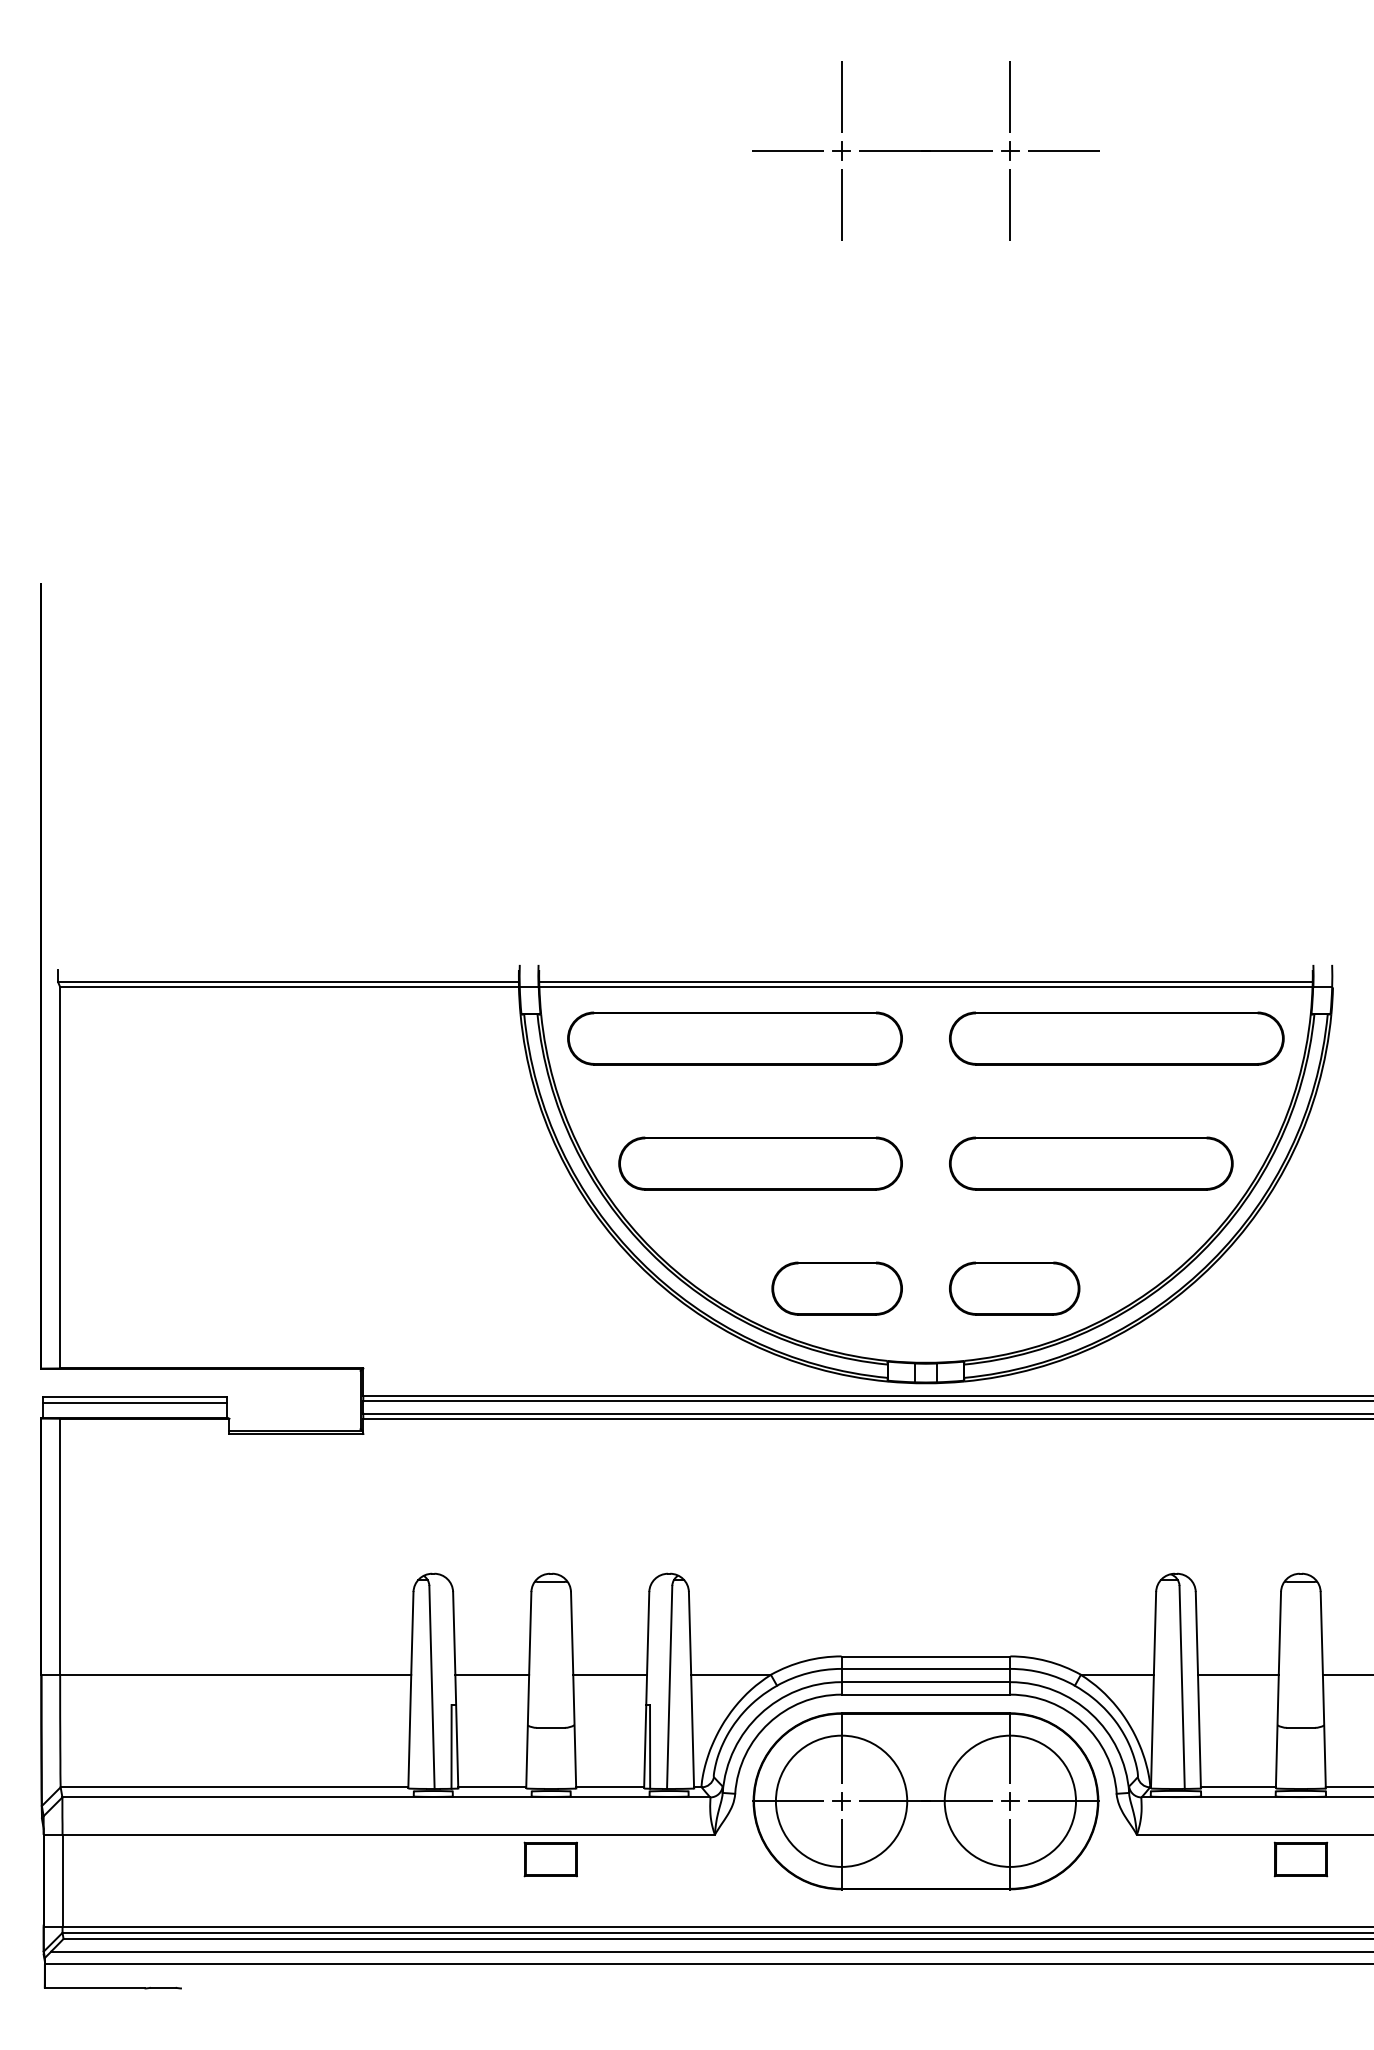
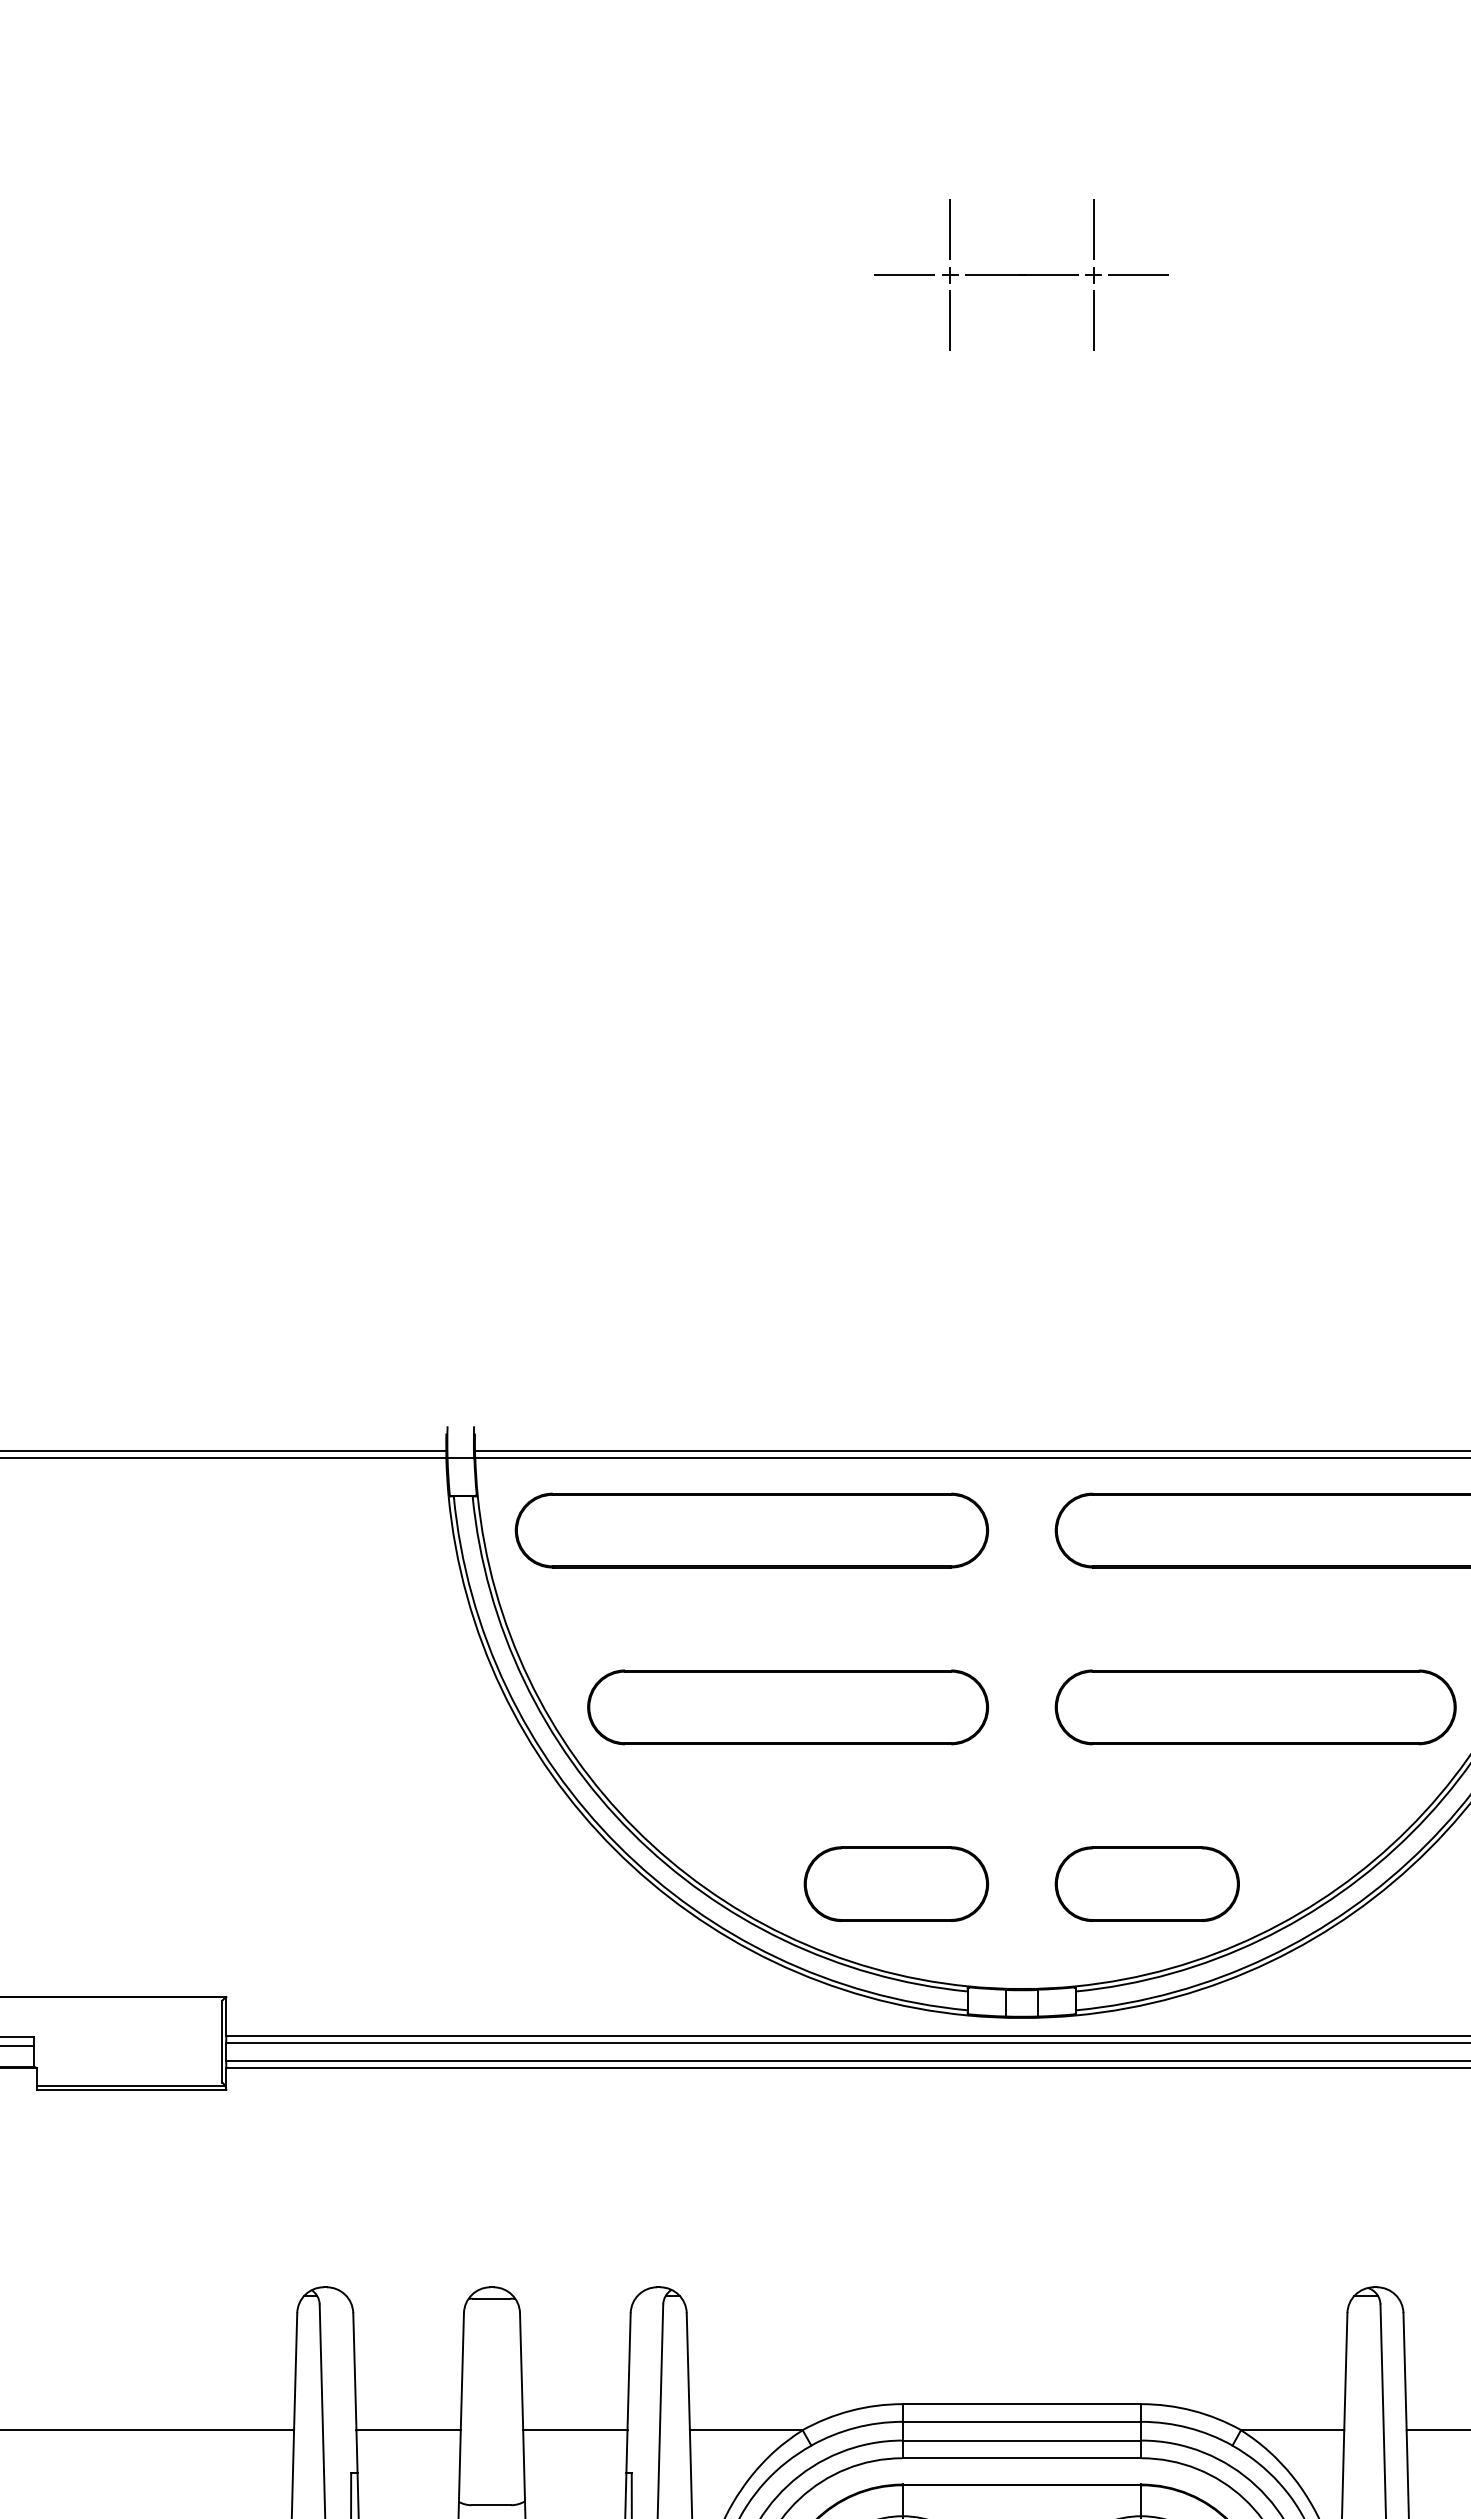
part: (925, 150) -> (1021, 274), size x0.6

